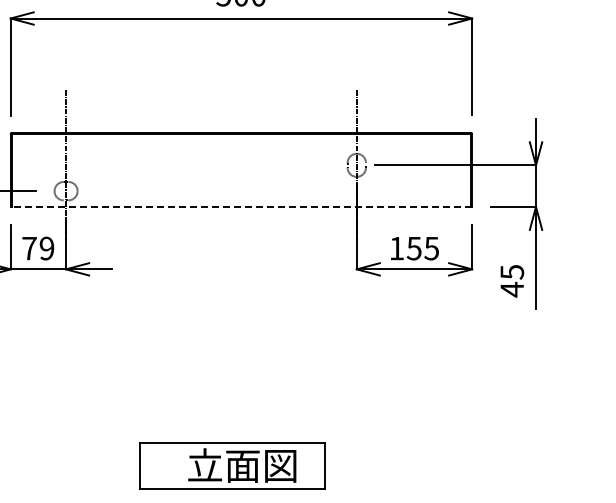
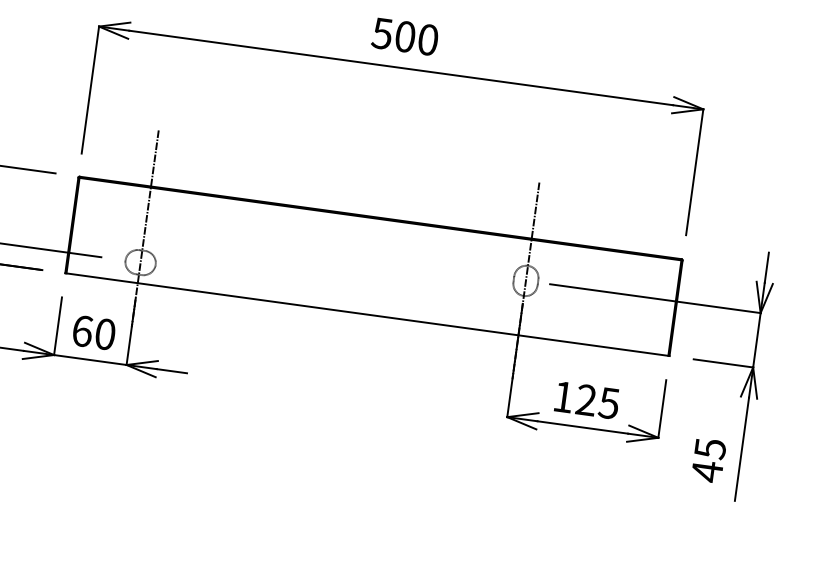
line: (241, 206) -> (367, 314), dashed -> solid
text: (38, 248) -> (94, 332), 79 -> 60
text: (413, 248) -> (585, 399), 155 -> 125

